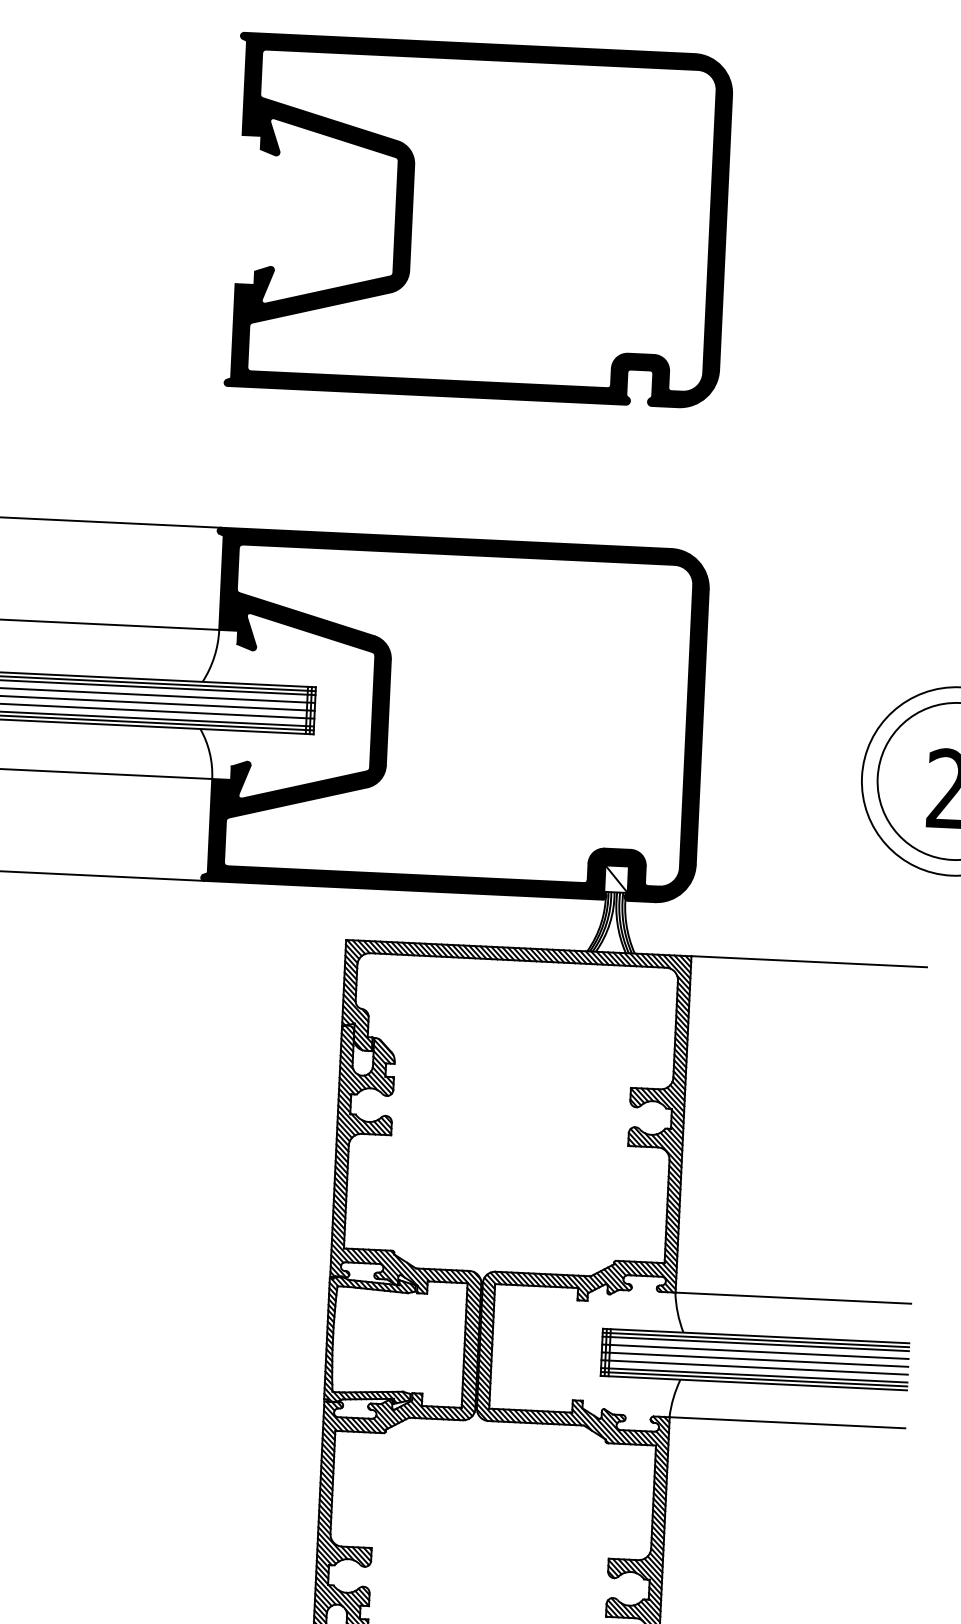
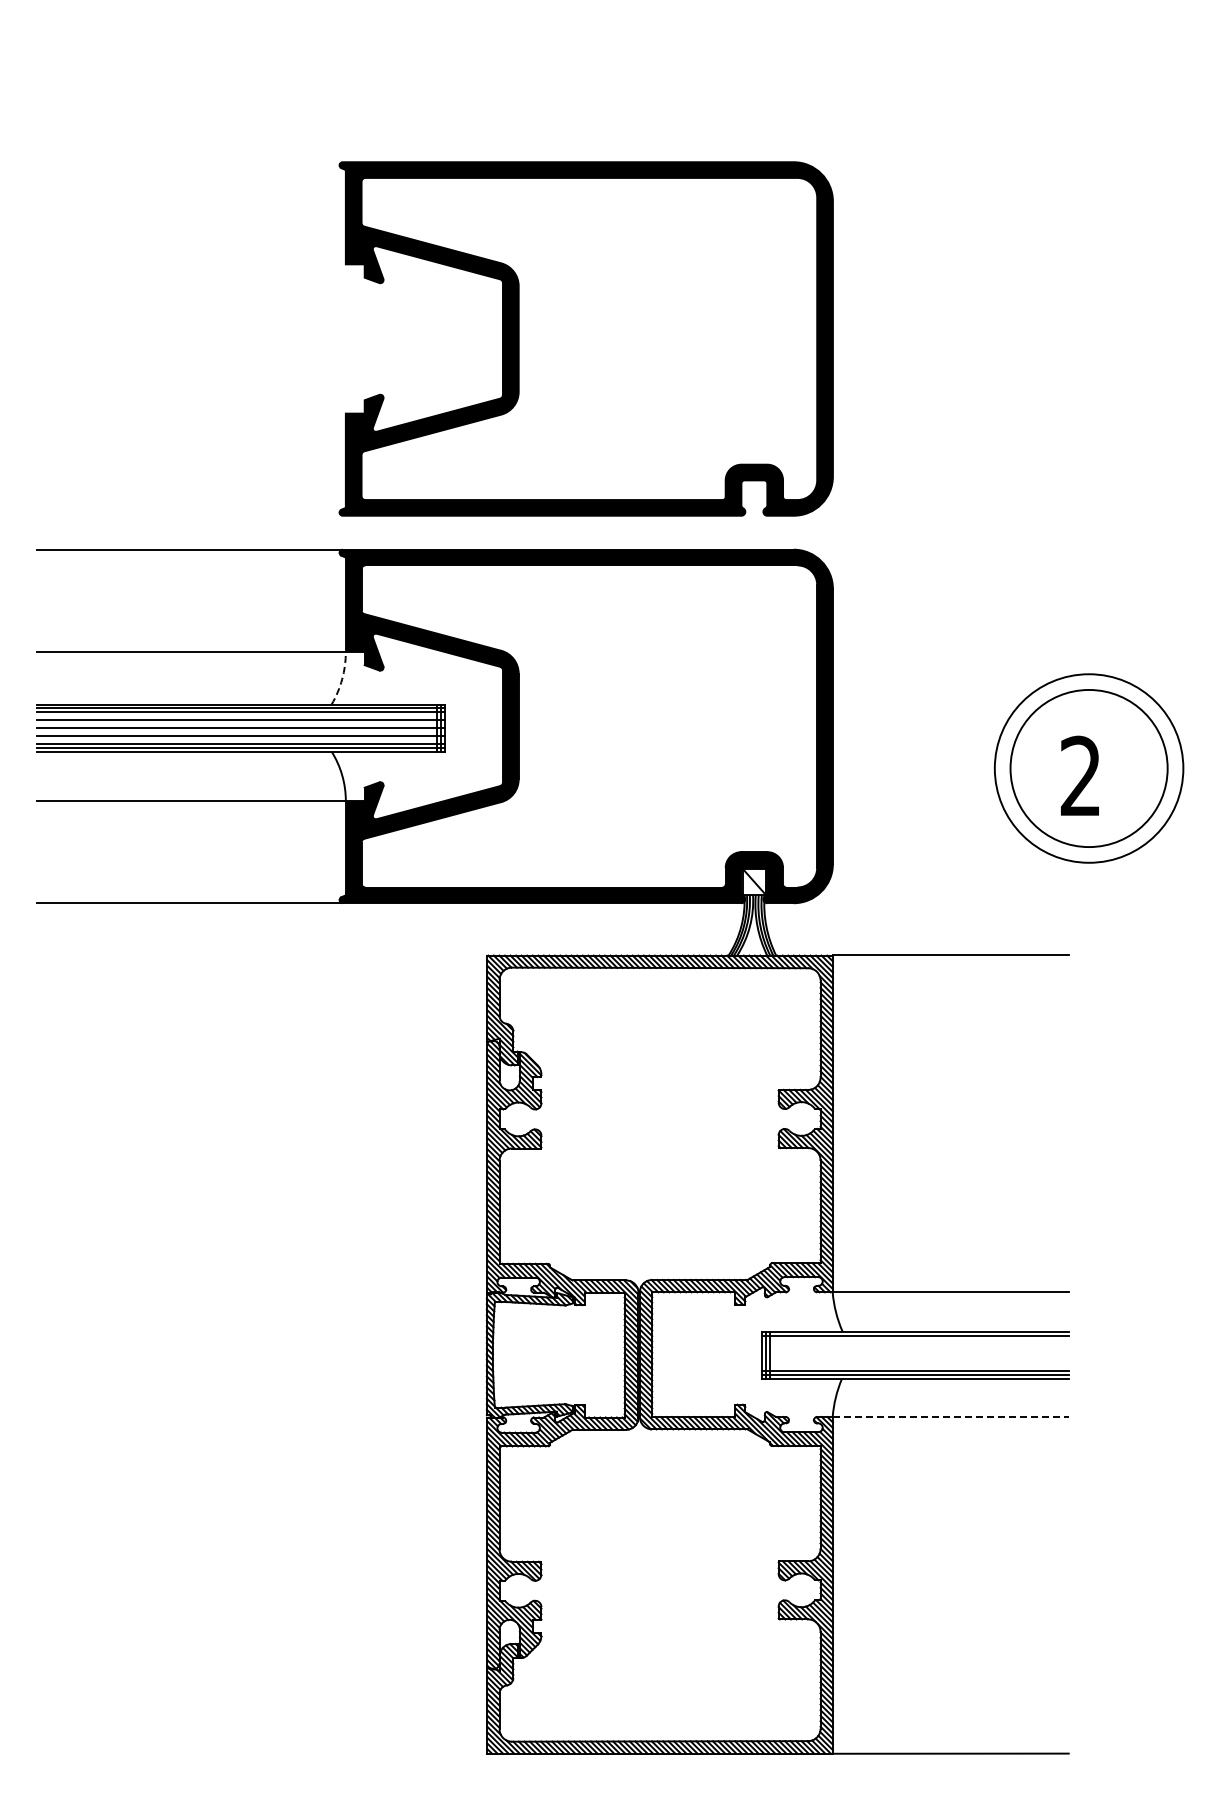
part: (478, 220) -> (585, 338), moved
arc: (214, 657) -> (342, 679), solid -> dashed
line: (755, 1343) -> (915, 1339), removed
line: (755, 1351) -> (915, 1347), removed
line: (755, 1359) -> (915, 1355), removed
line: (754, 1367) -> (915, 1363), removed
line: (788, 1423) -> (951, 1417), solid -> dashed

